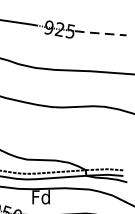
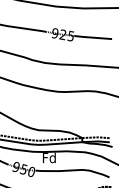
line: (99, 33) -> (92, 37), dashed -> solid

